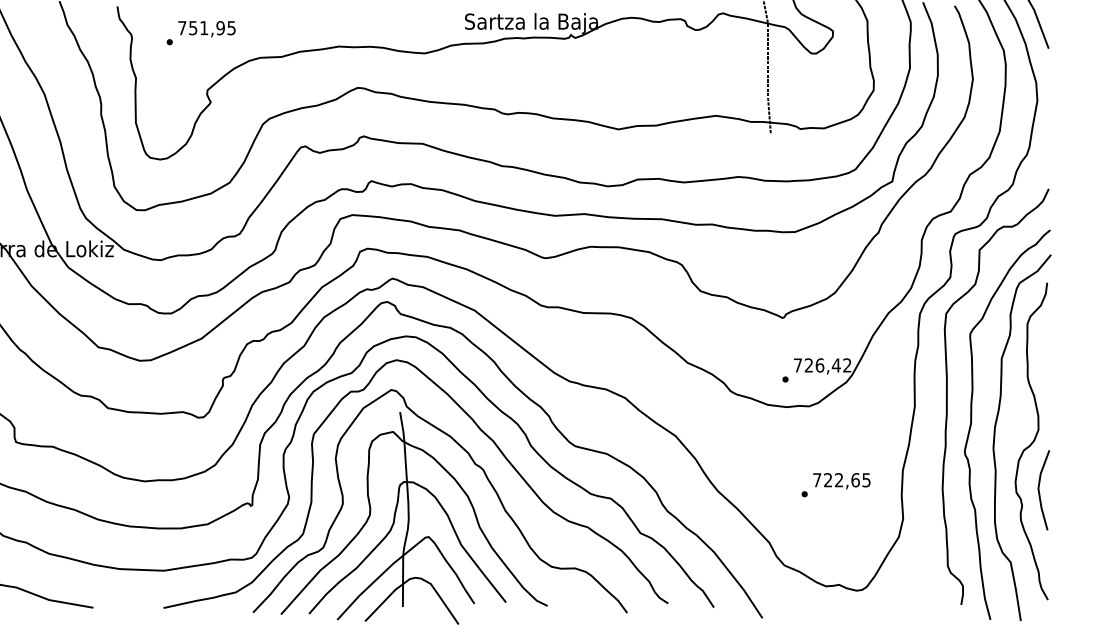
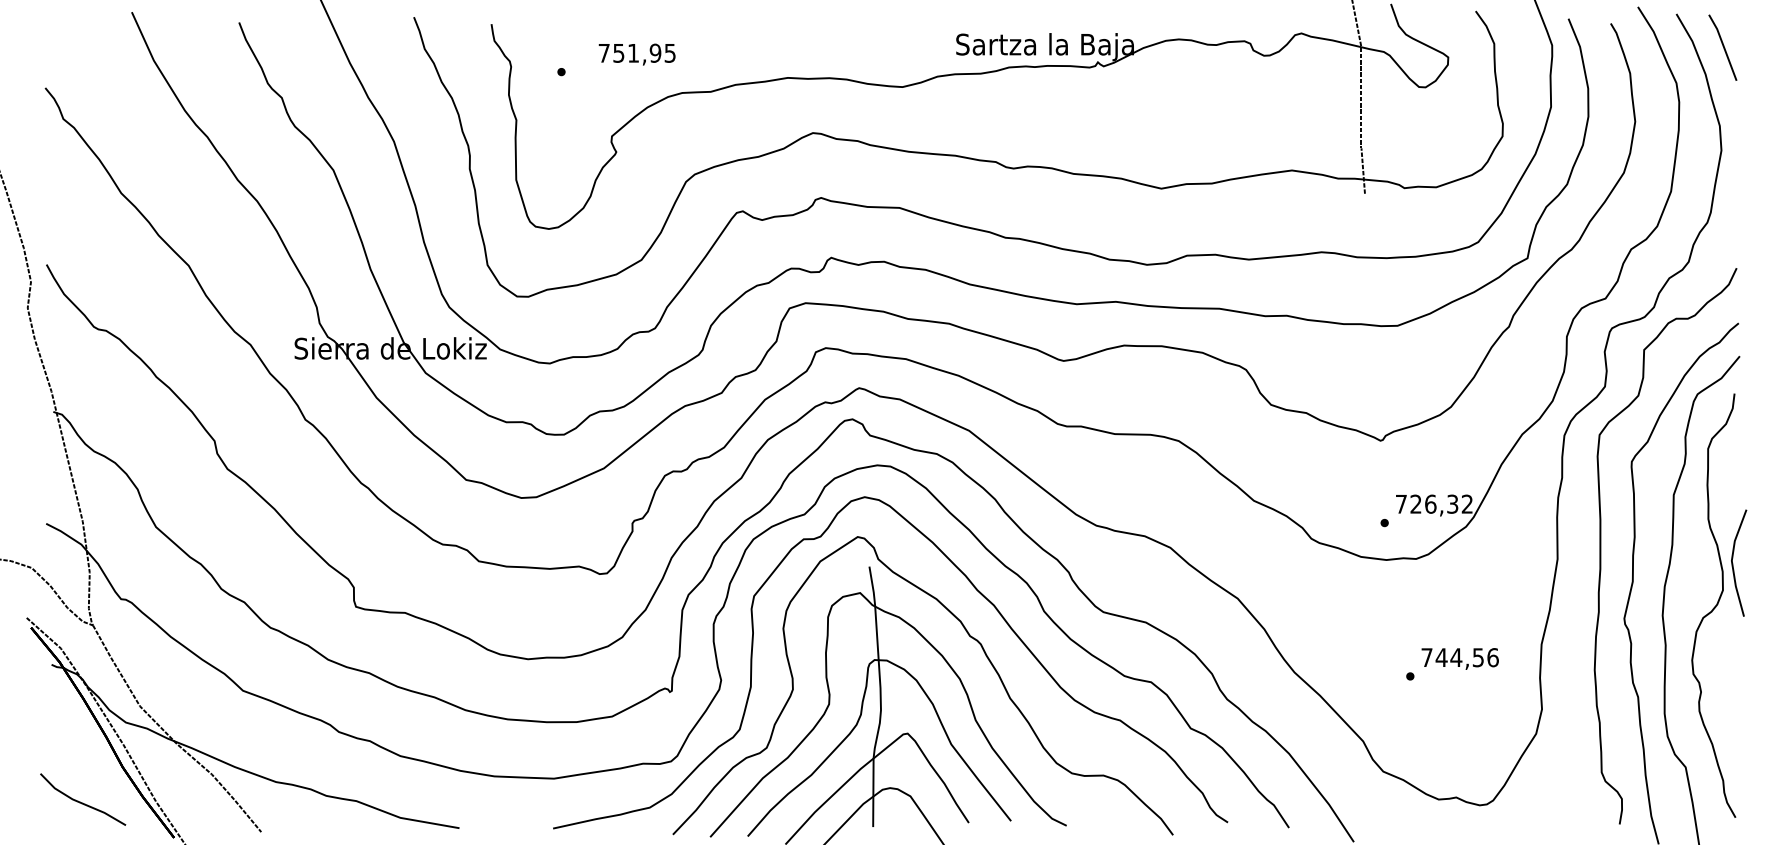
text: (206, 29) -> (636, 54), moved
text: (836, 364) -> (1452, 503), 726,42 -> 726,32
text: (846, 480) -> (1466, 657), 722,65 -> 744,56
line: (1039, 490) -> (1733, 563), moved

